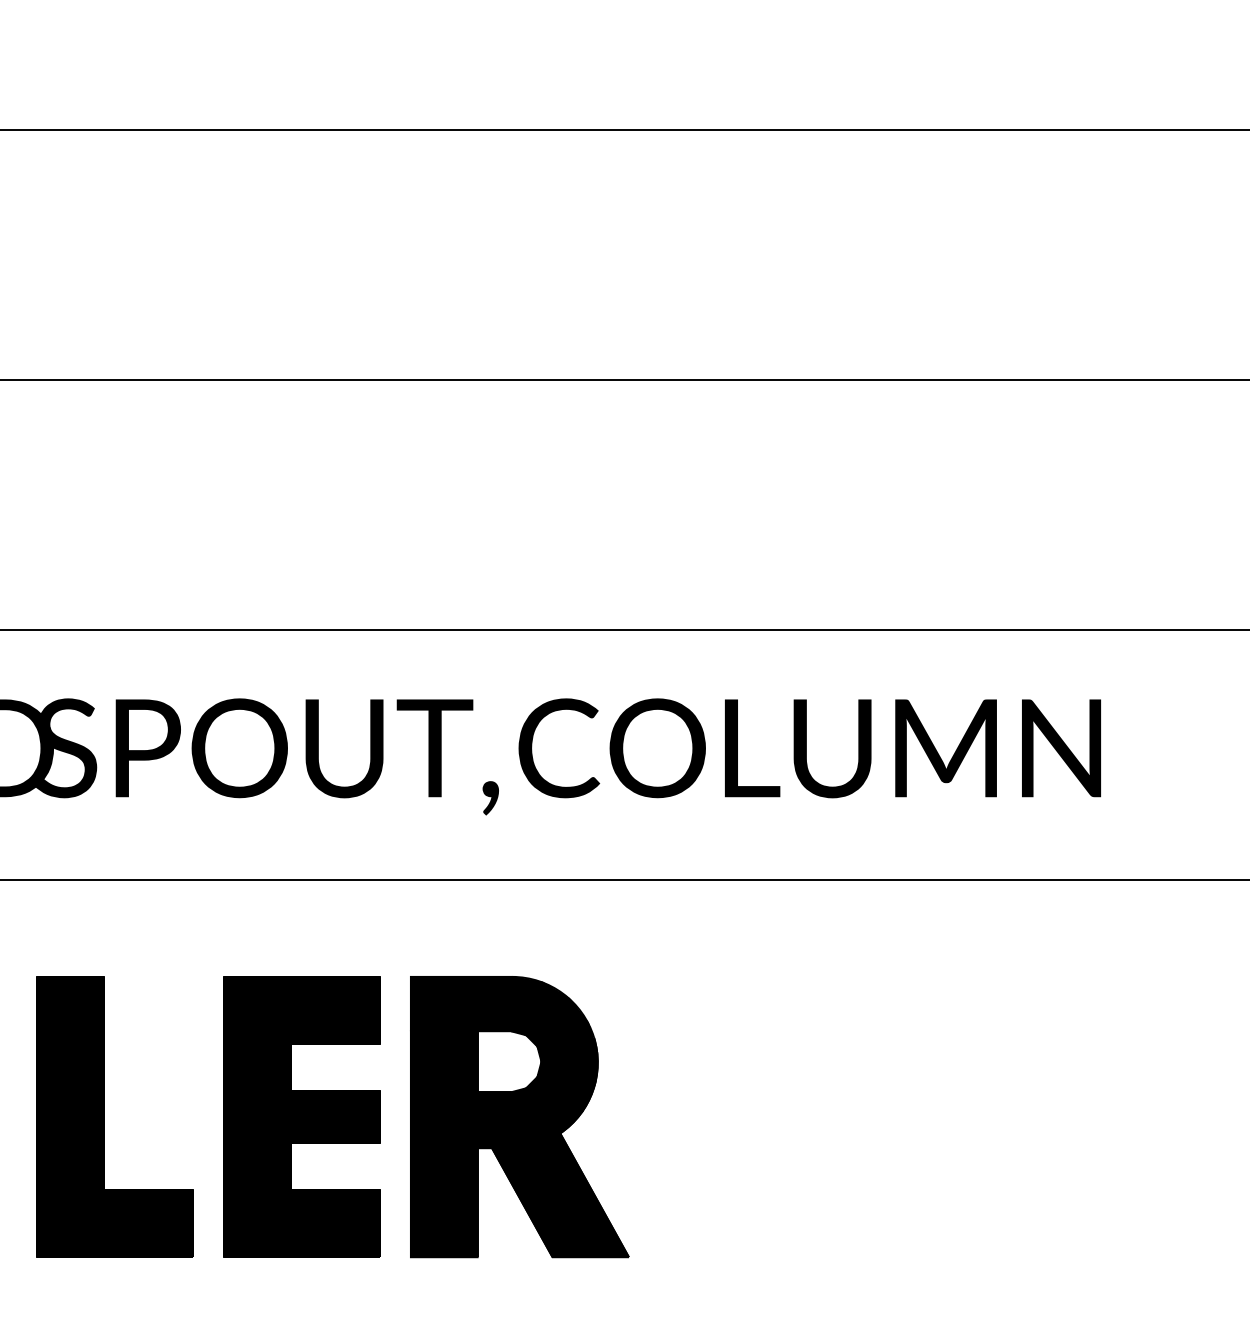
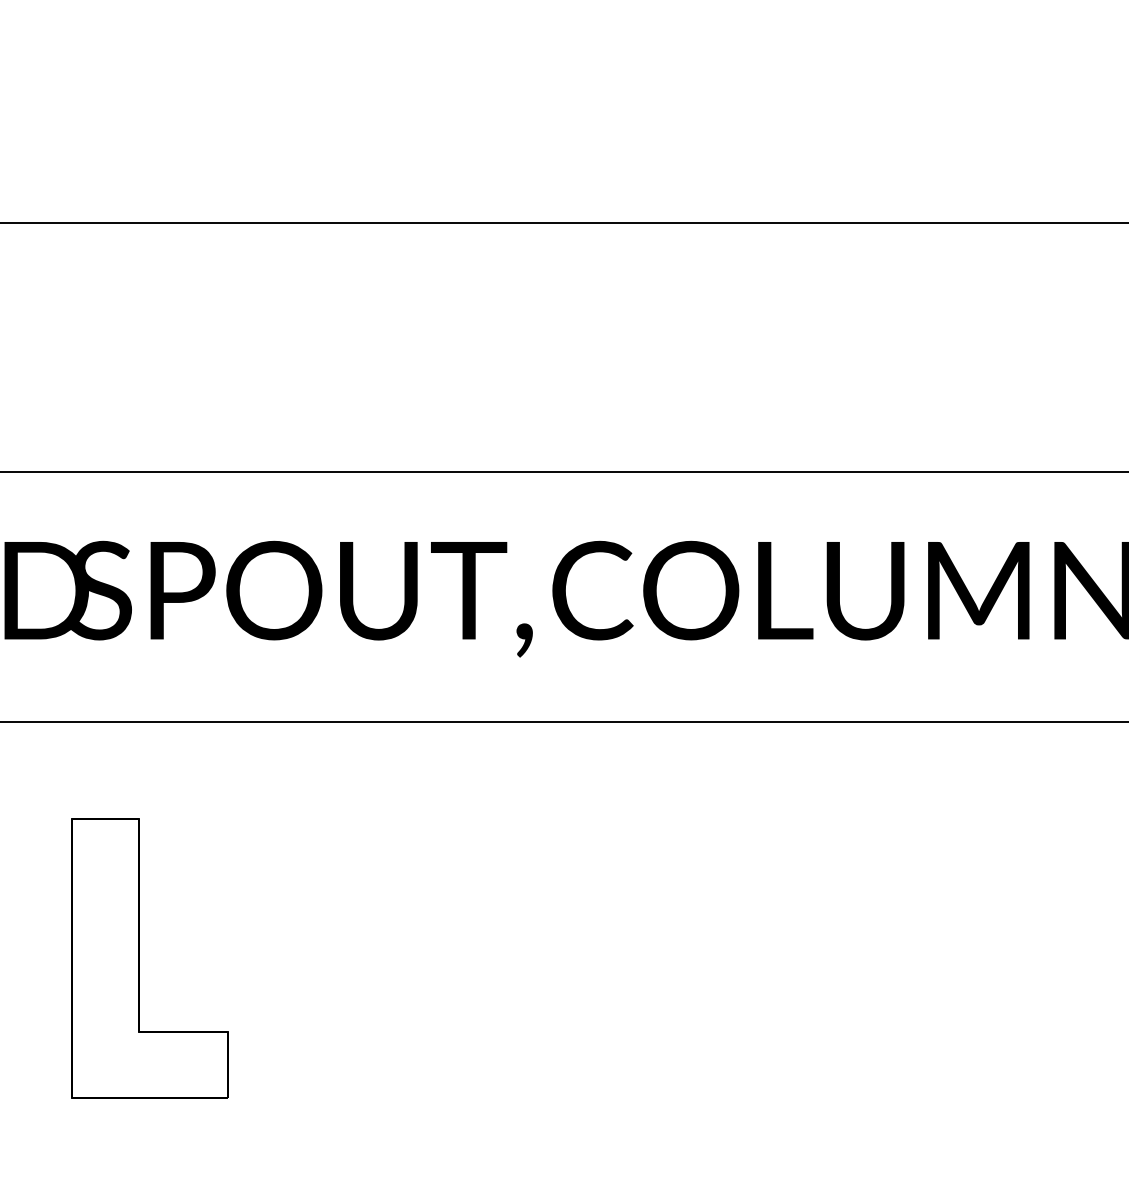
fill: (114, 1116) -> (149, 957), removed
part: (301, 1116) -> (335, 957), removed
part: (519, 1117) -> (553, 958), removed

